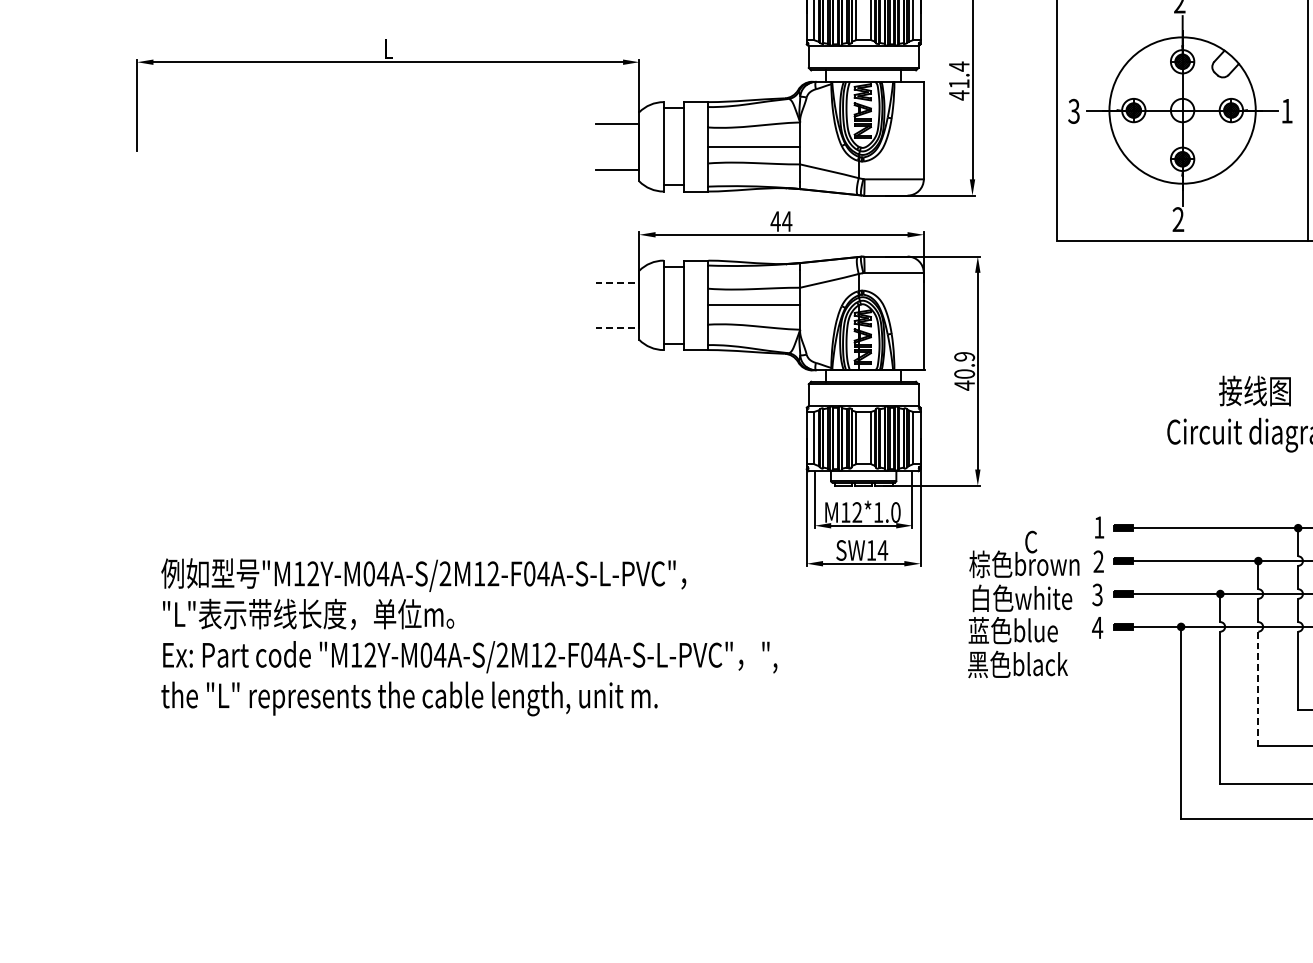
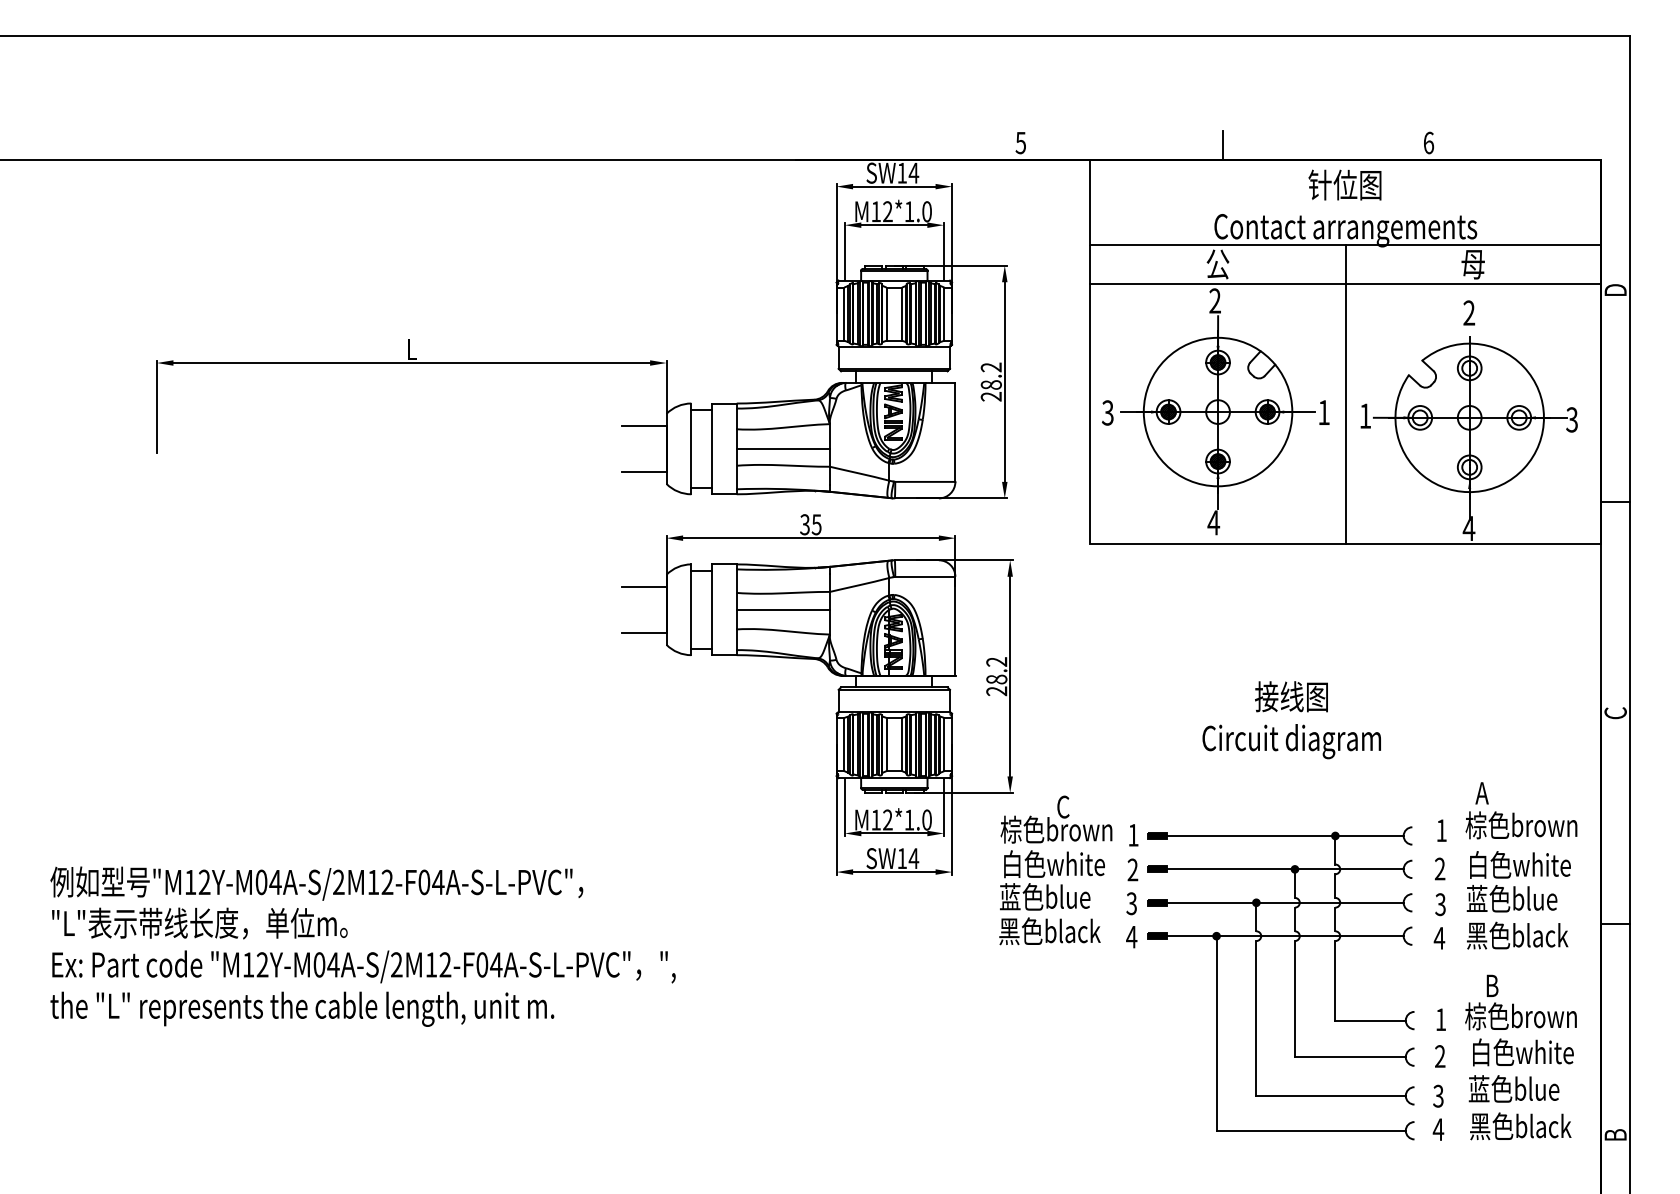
text: (958, 81) -> (990, 382), 41.4 -> 28.2
text: (1178, 219) -> (1213, 522), 2 -> 4
text: (781, 221) -> (810, 524), 44 -> 35
line: (617, 282) -> (644, 586), dashed -> solid
line: (617, 327) -> (644, 632), dashed -> solid
text: (964, 371) -> (996, 676), 40.9 -> 28.2
text: (1023, 604) -> (1055, 870), moved
text: (468, 637) -> (362, 946), moved
line: (1257, 689) -> (1294, 999), dashed -> solid

